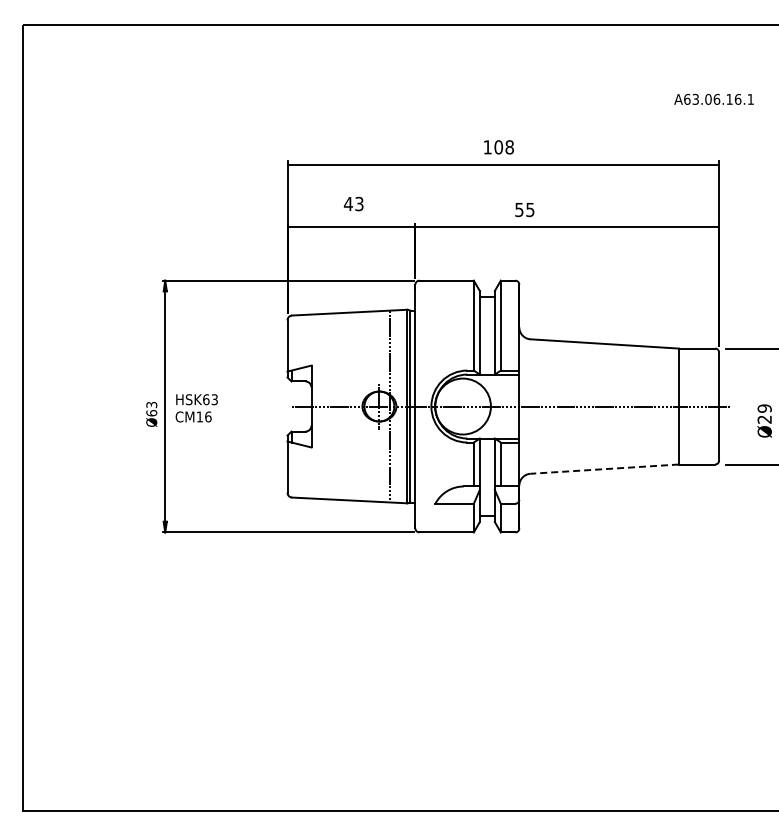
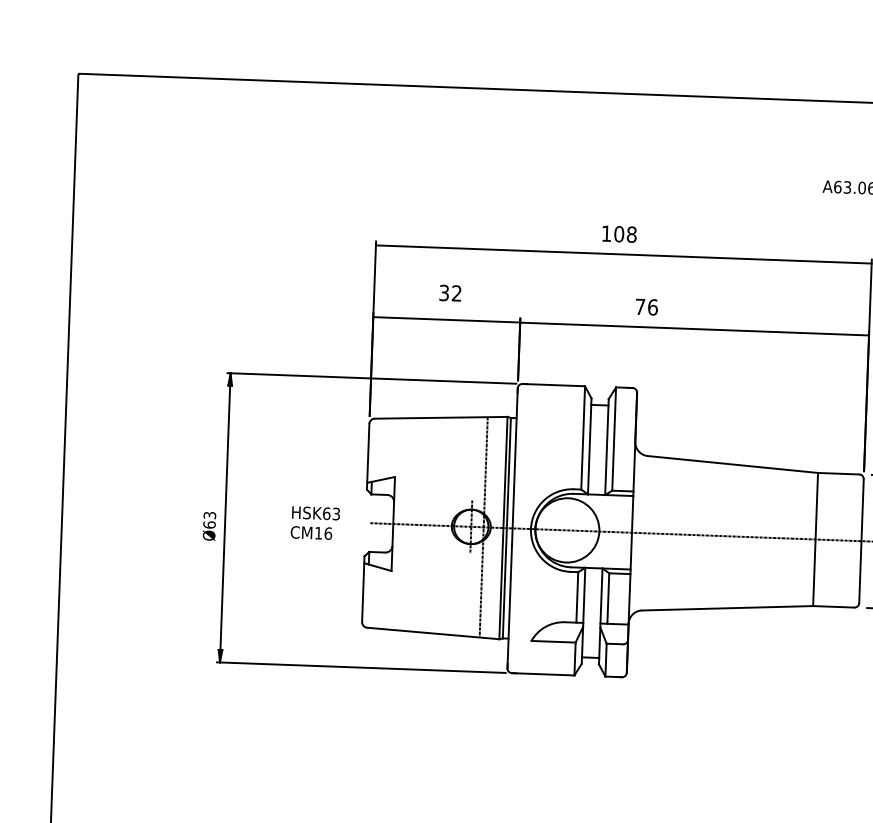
text: (353, 203) -> (450, 292), 43 -> 32
text: (524, 209) -> (646, 306), 55 -> 76
text: (196, 408) -> (315, 523), moved
line: (604, 469) -> (727, 608), dashed -> solid

